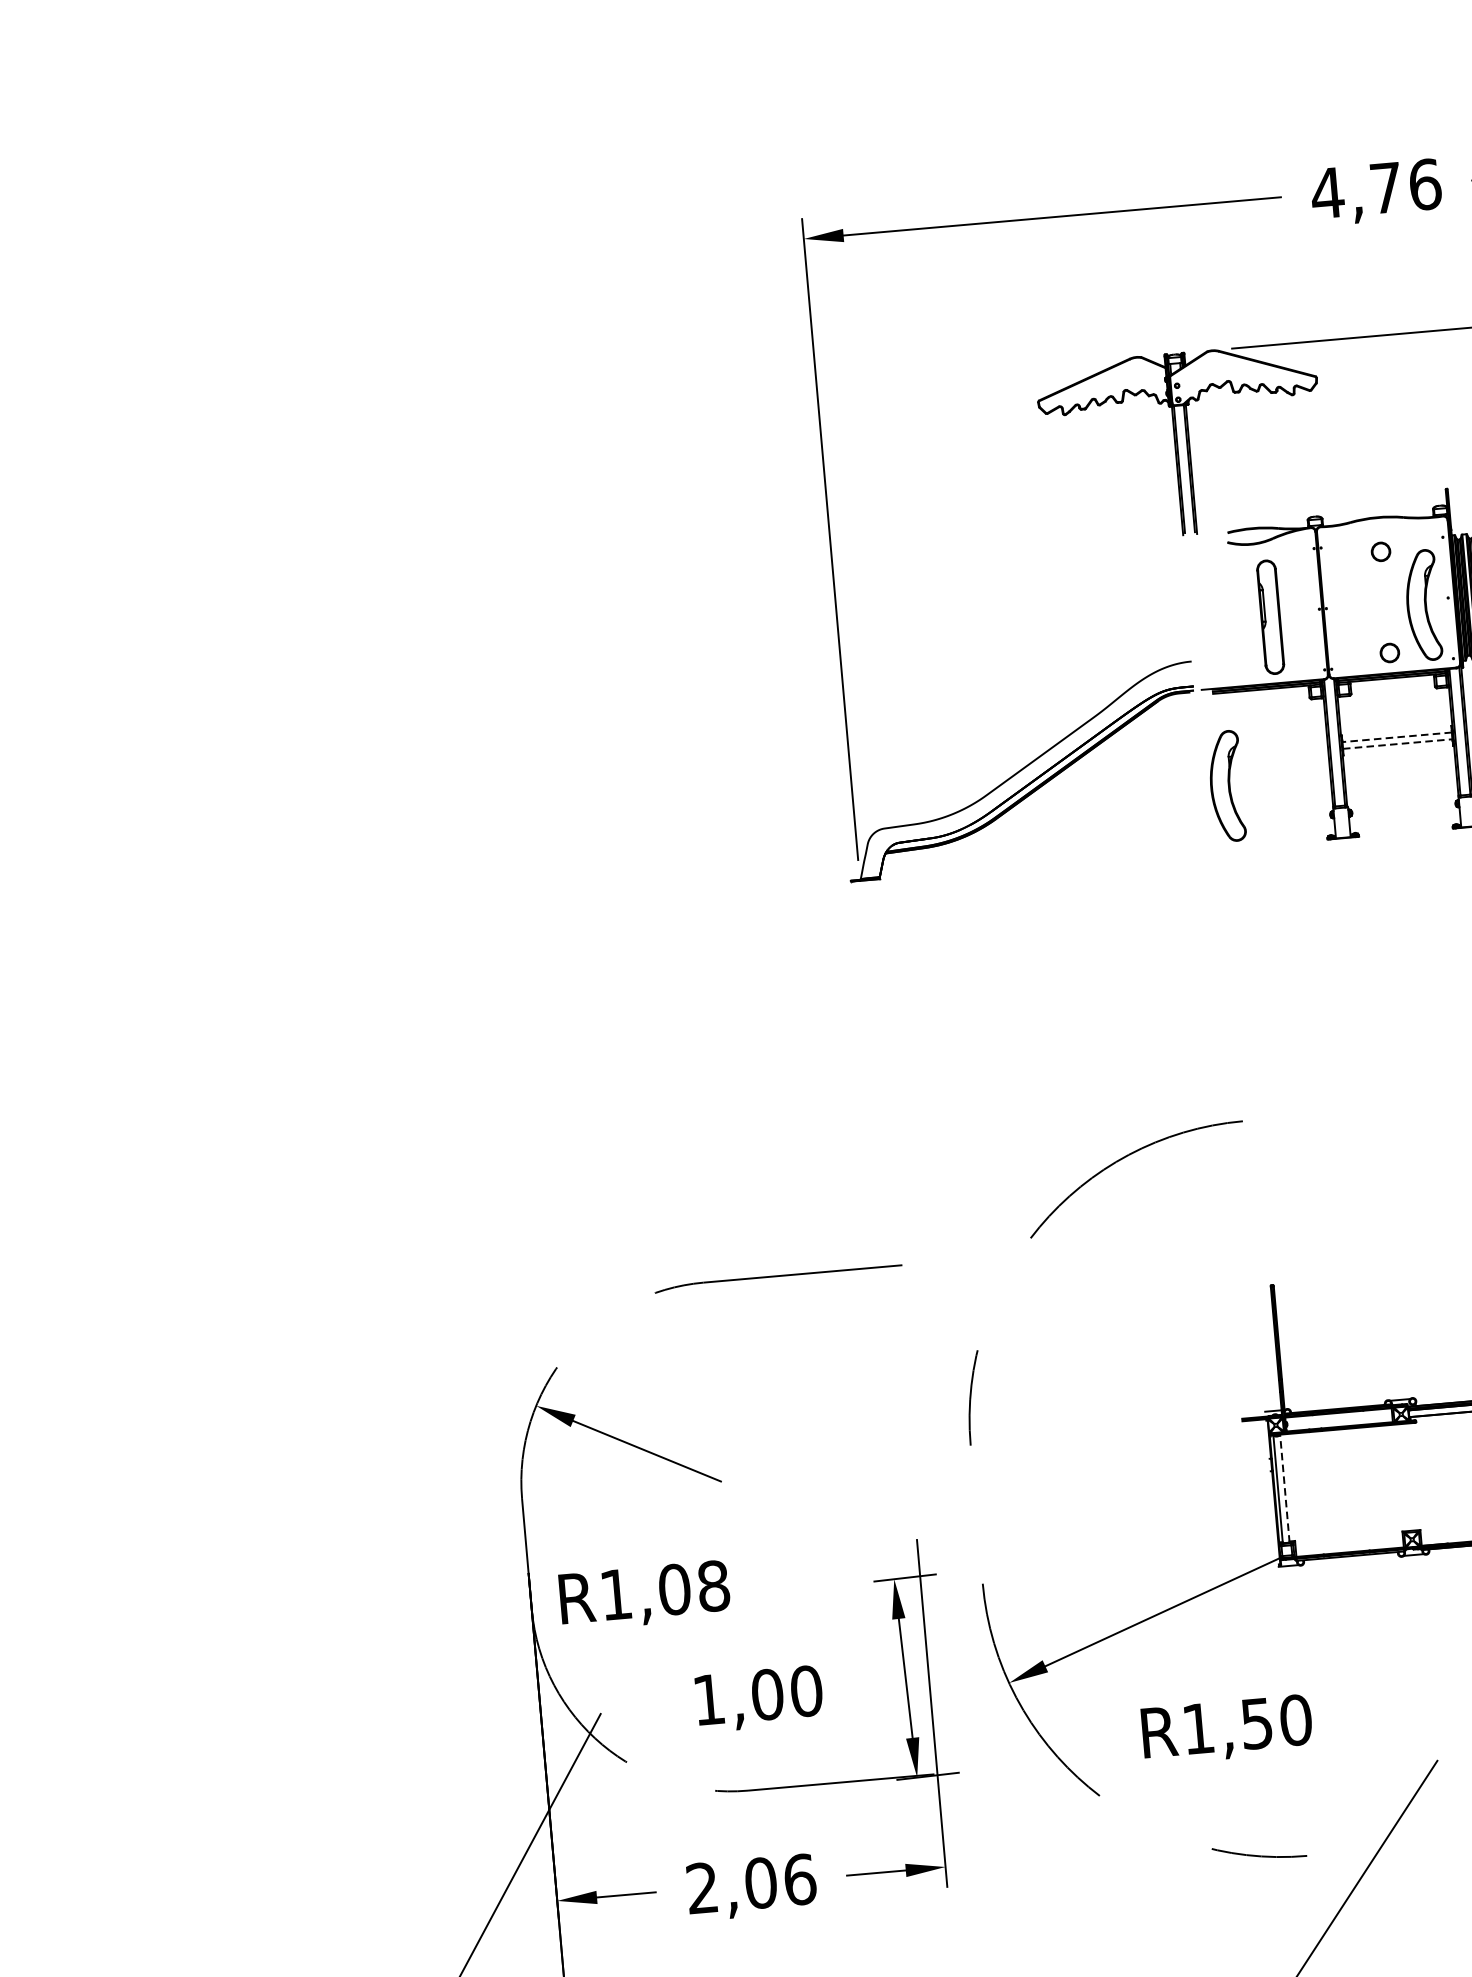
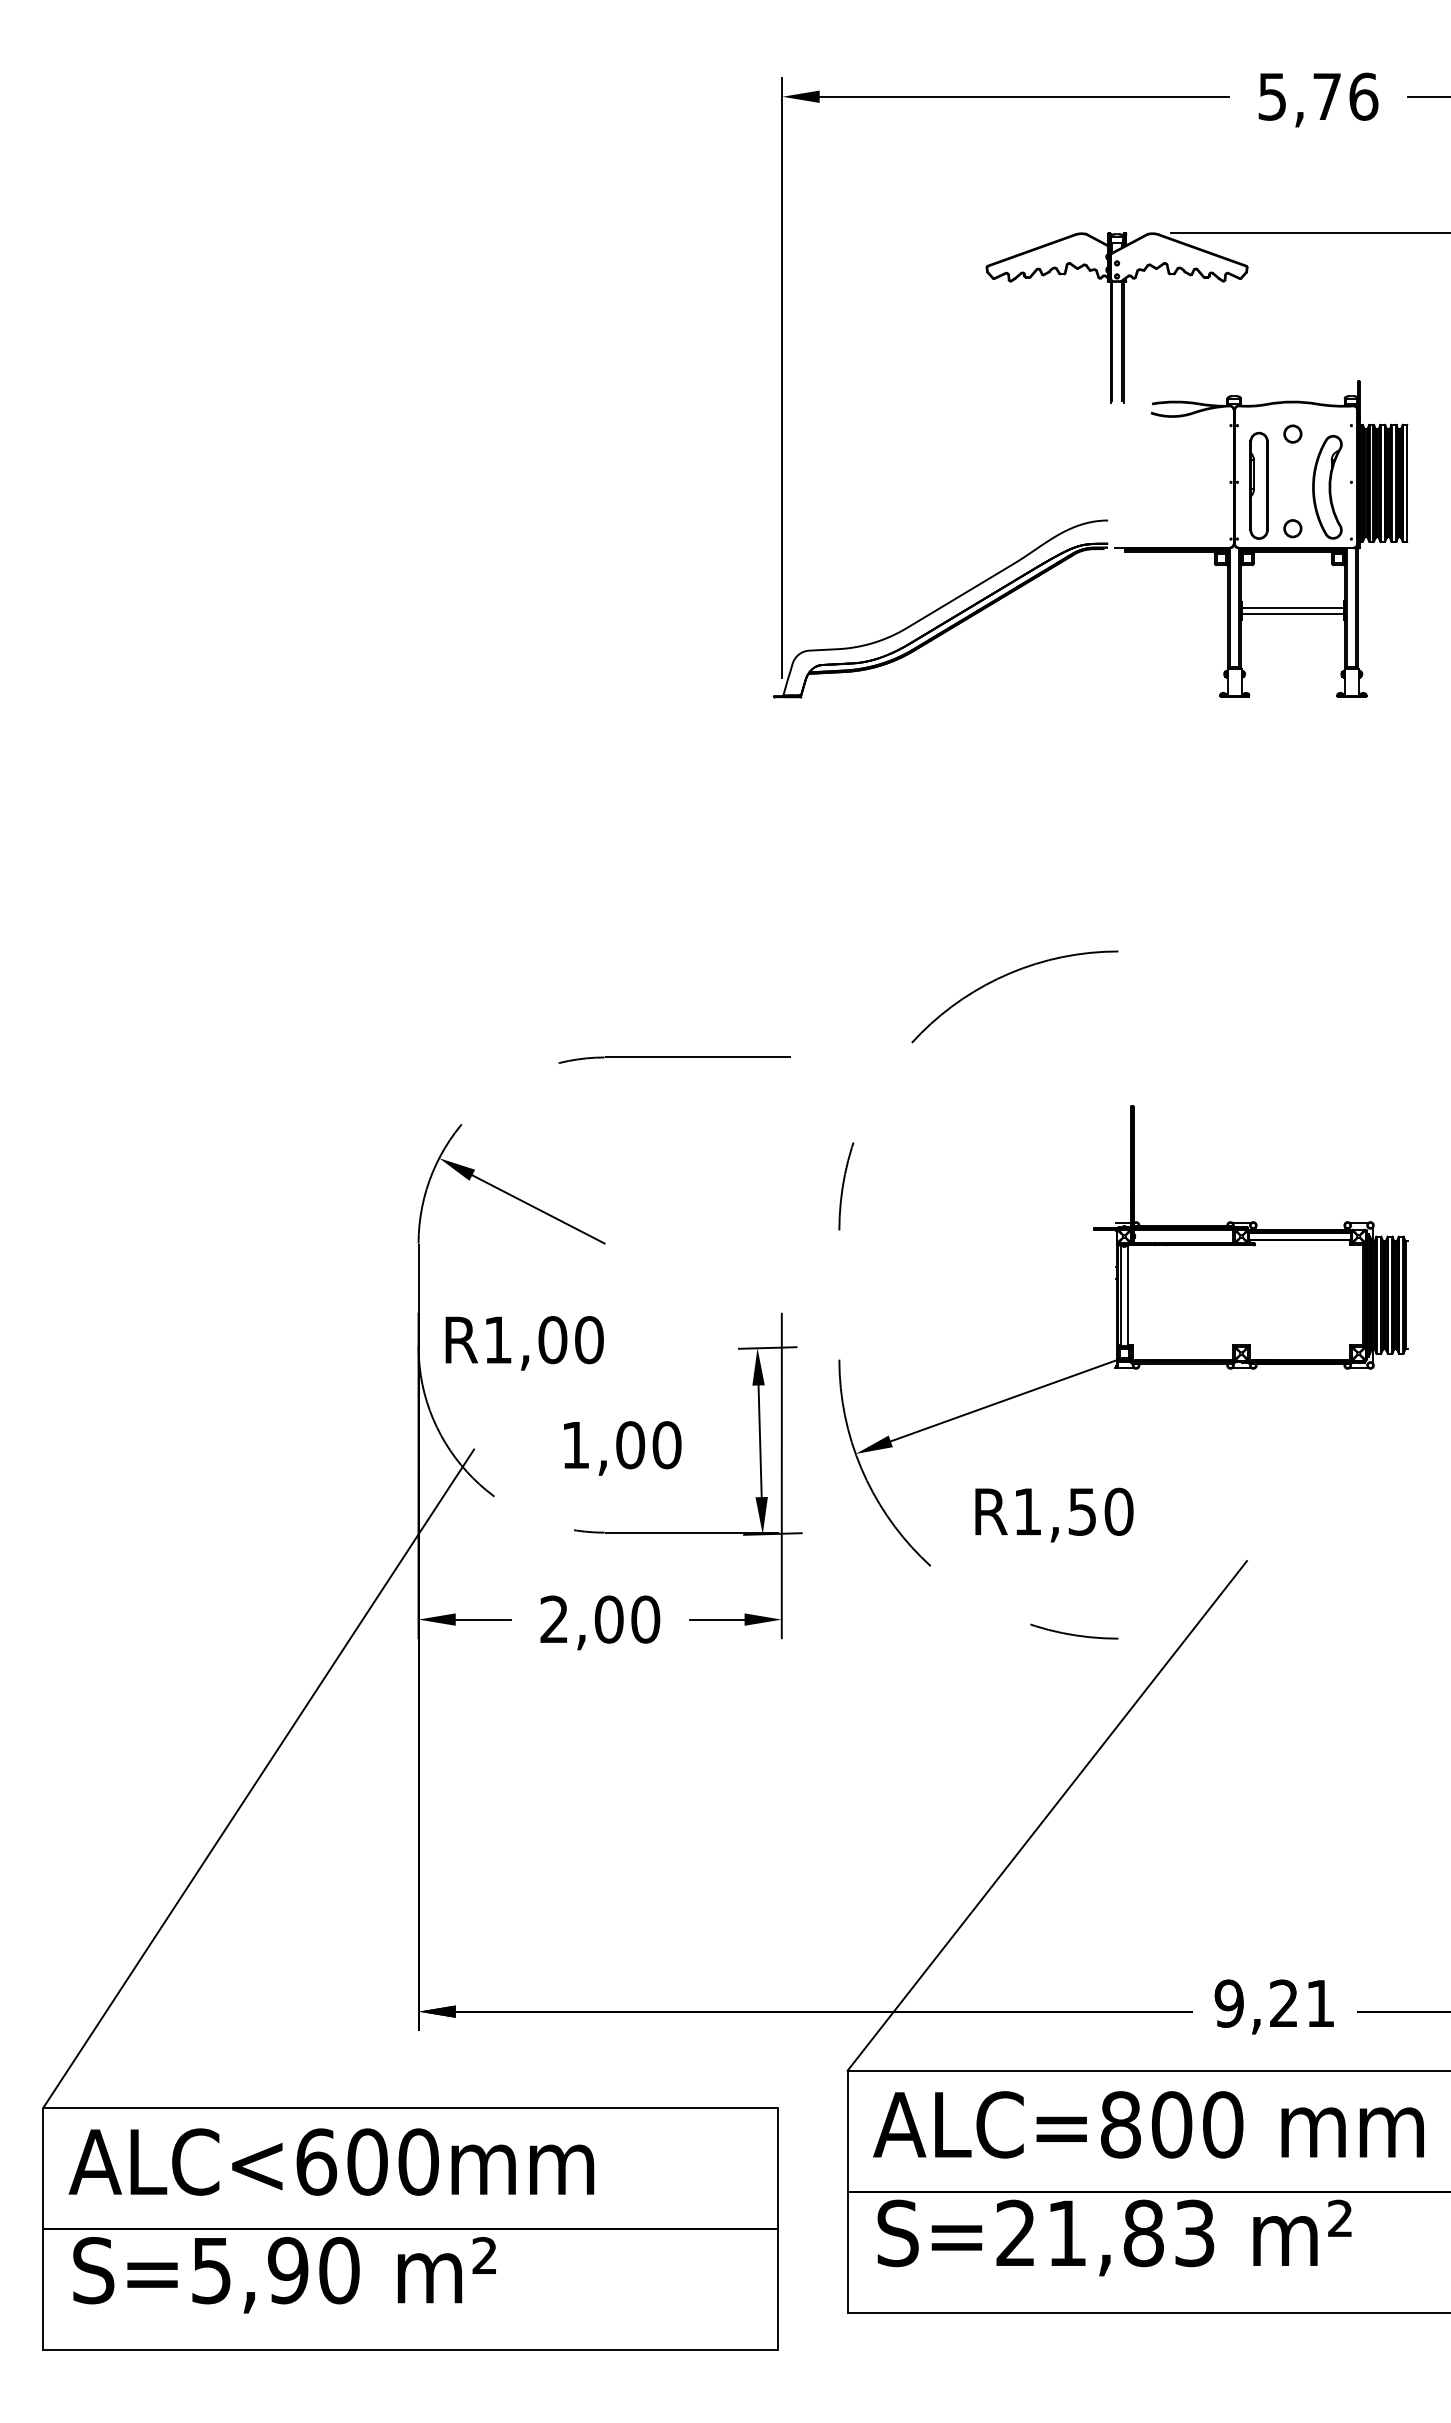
text: (1327, 192) -> (1272, 96), 4,76 -> 5,76
part: (1269, 616) -> (1258, 485), moved
line: (1396, 737) -> (1292, 607), dashed -> solid
line: (1398, 743) -> (1293, 613), dashed -> solid
part: (1226, 786) -> (1130, 639), removed
line: (1284, 1488) -> (1127, 1295), dashed -> solid
text: (713, 1585) -> (589, 1339), R1,08 -> R1,00
text: (799, 1879) -> (645, 1619), 2,06 -> 2,00

